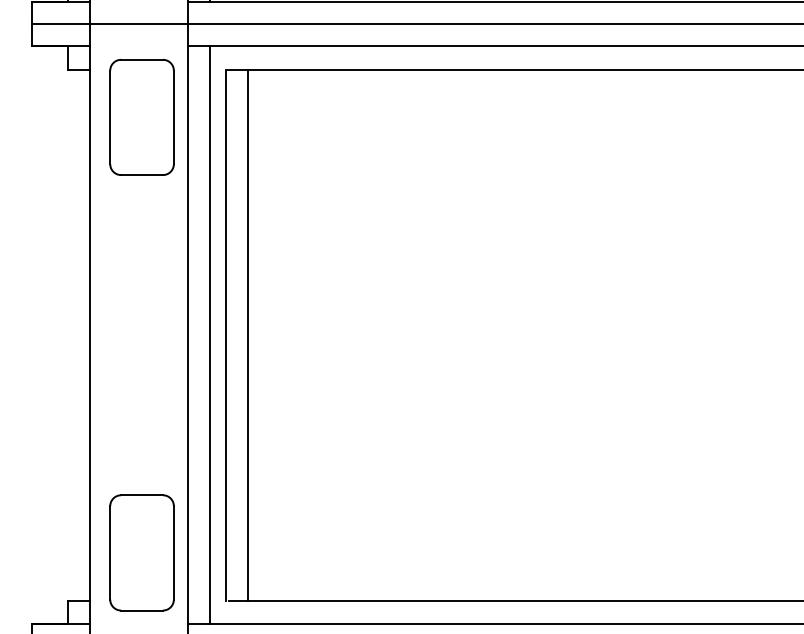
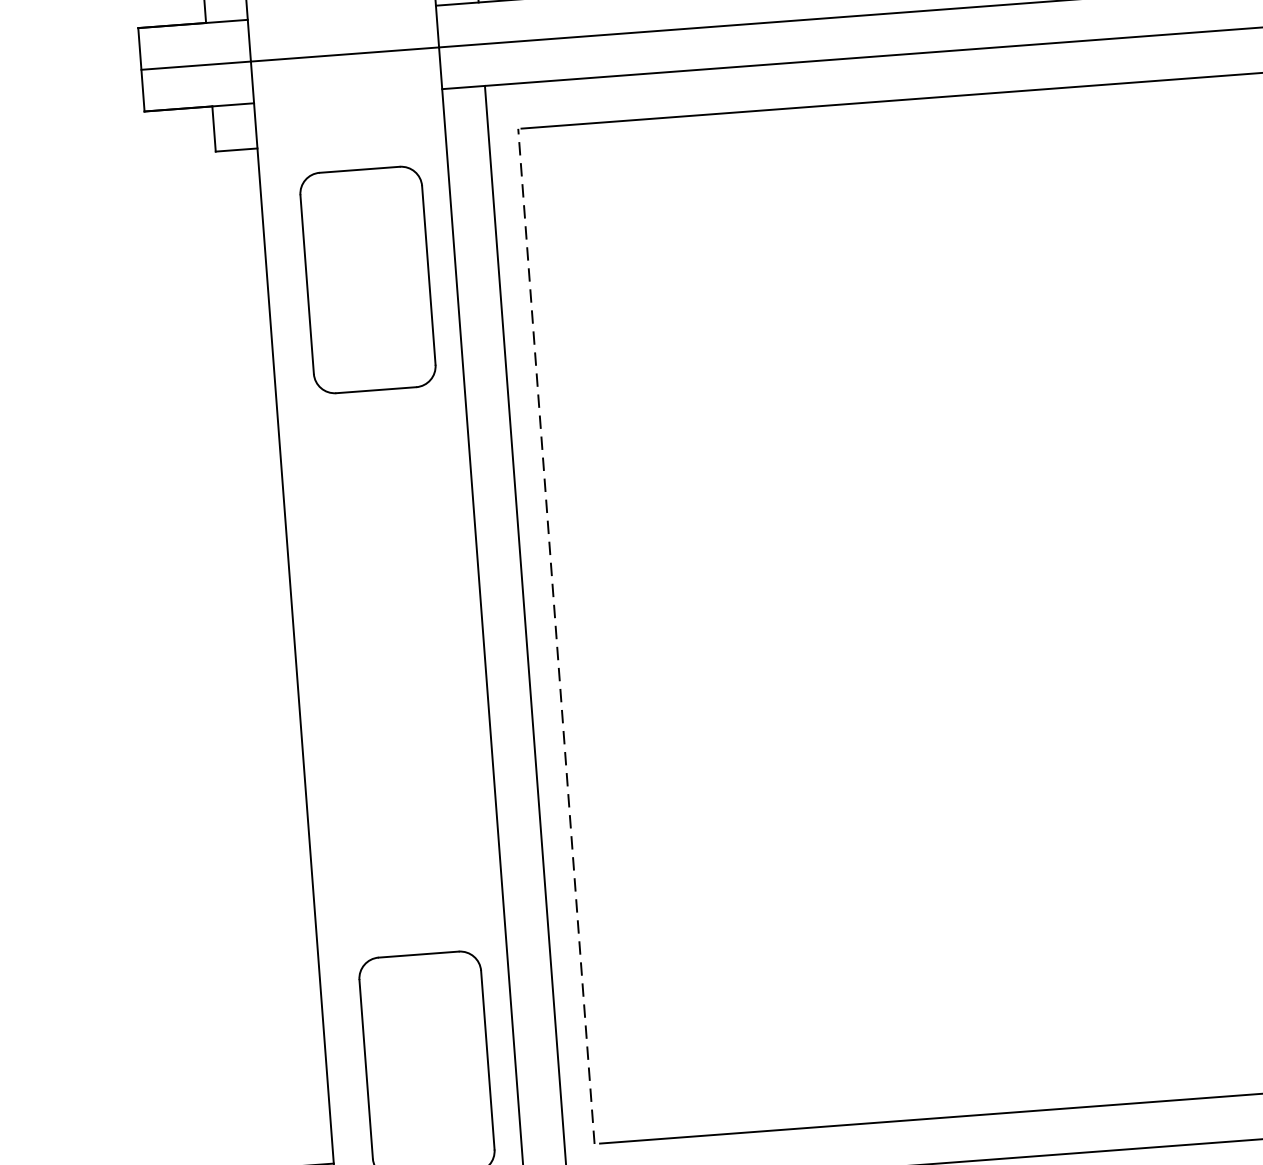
part: (141, 116) -> (366, 278), moved
line: (226, 334) -> (557, 635), solid -> dashed
line: (248, 334) -> (599, 631), removed

